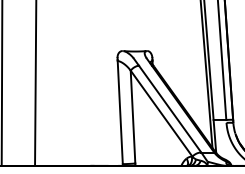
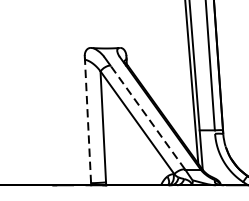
line: (170, 109) -> (148, 117), solid -> dashed
line: (120, 112) -> (88, 121), solid -> dashed

